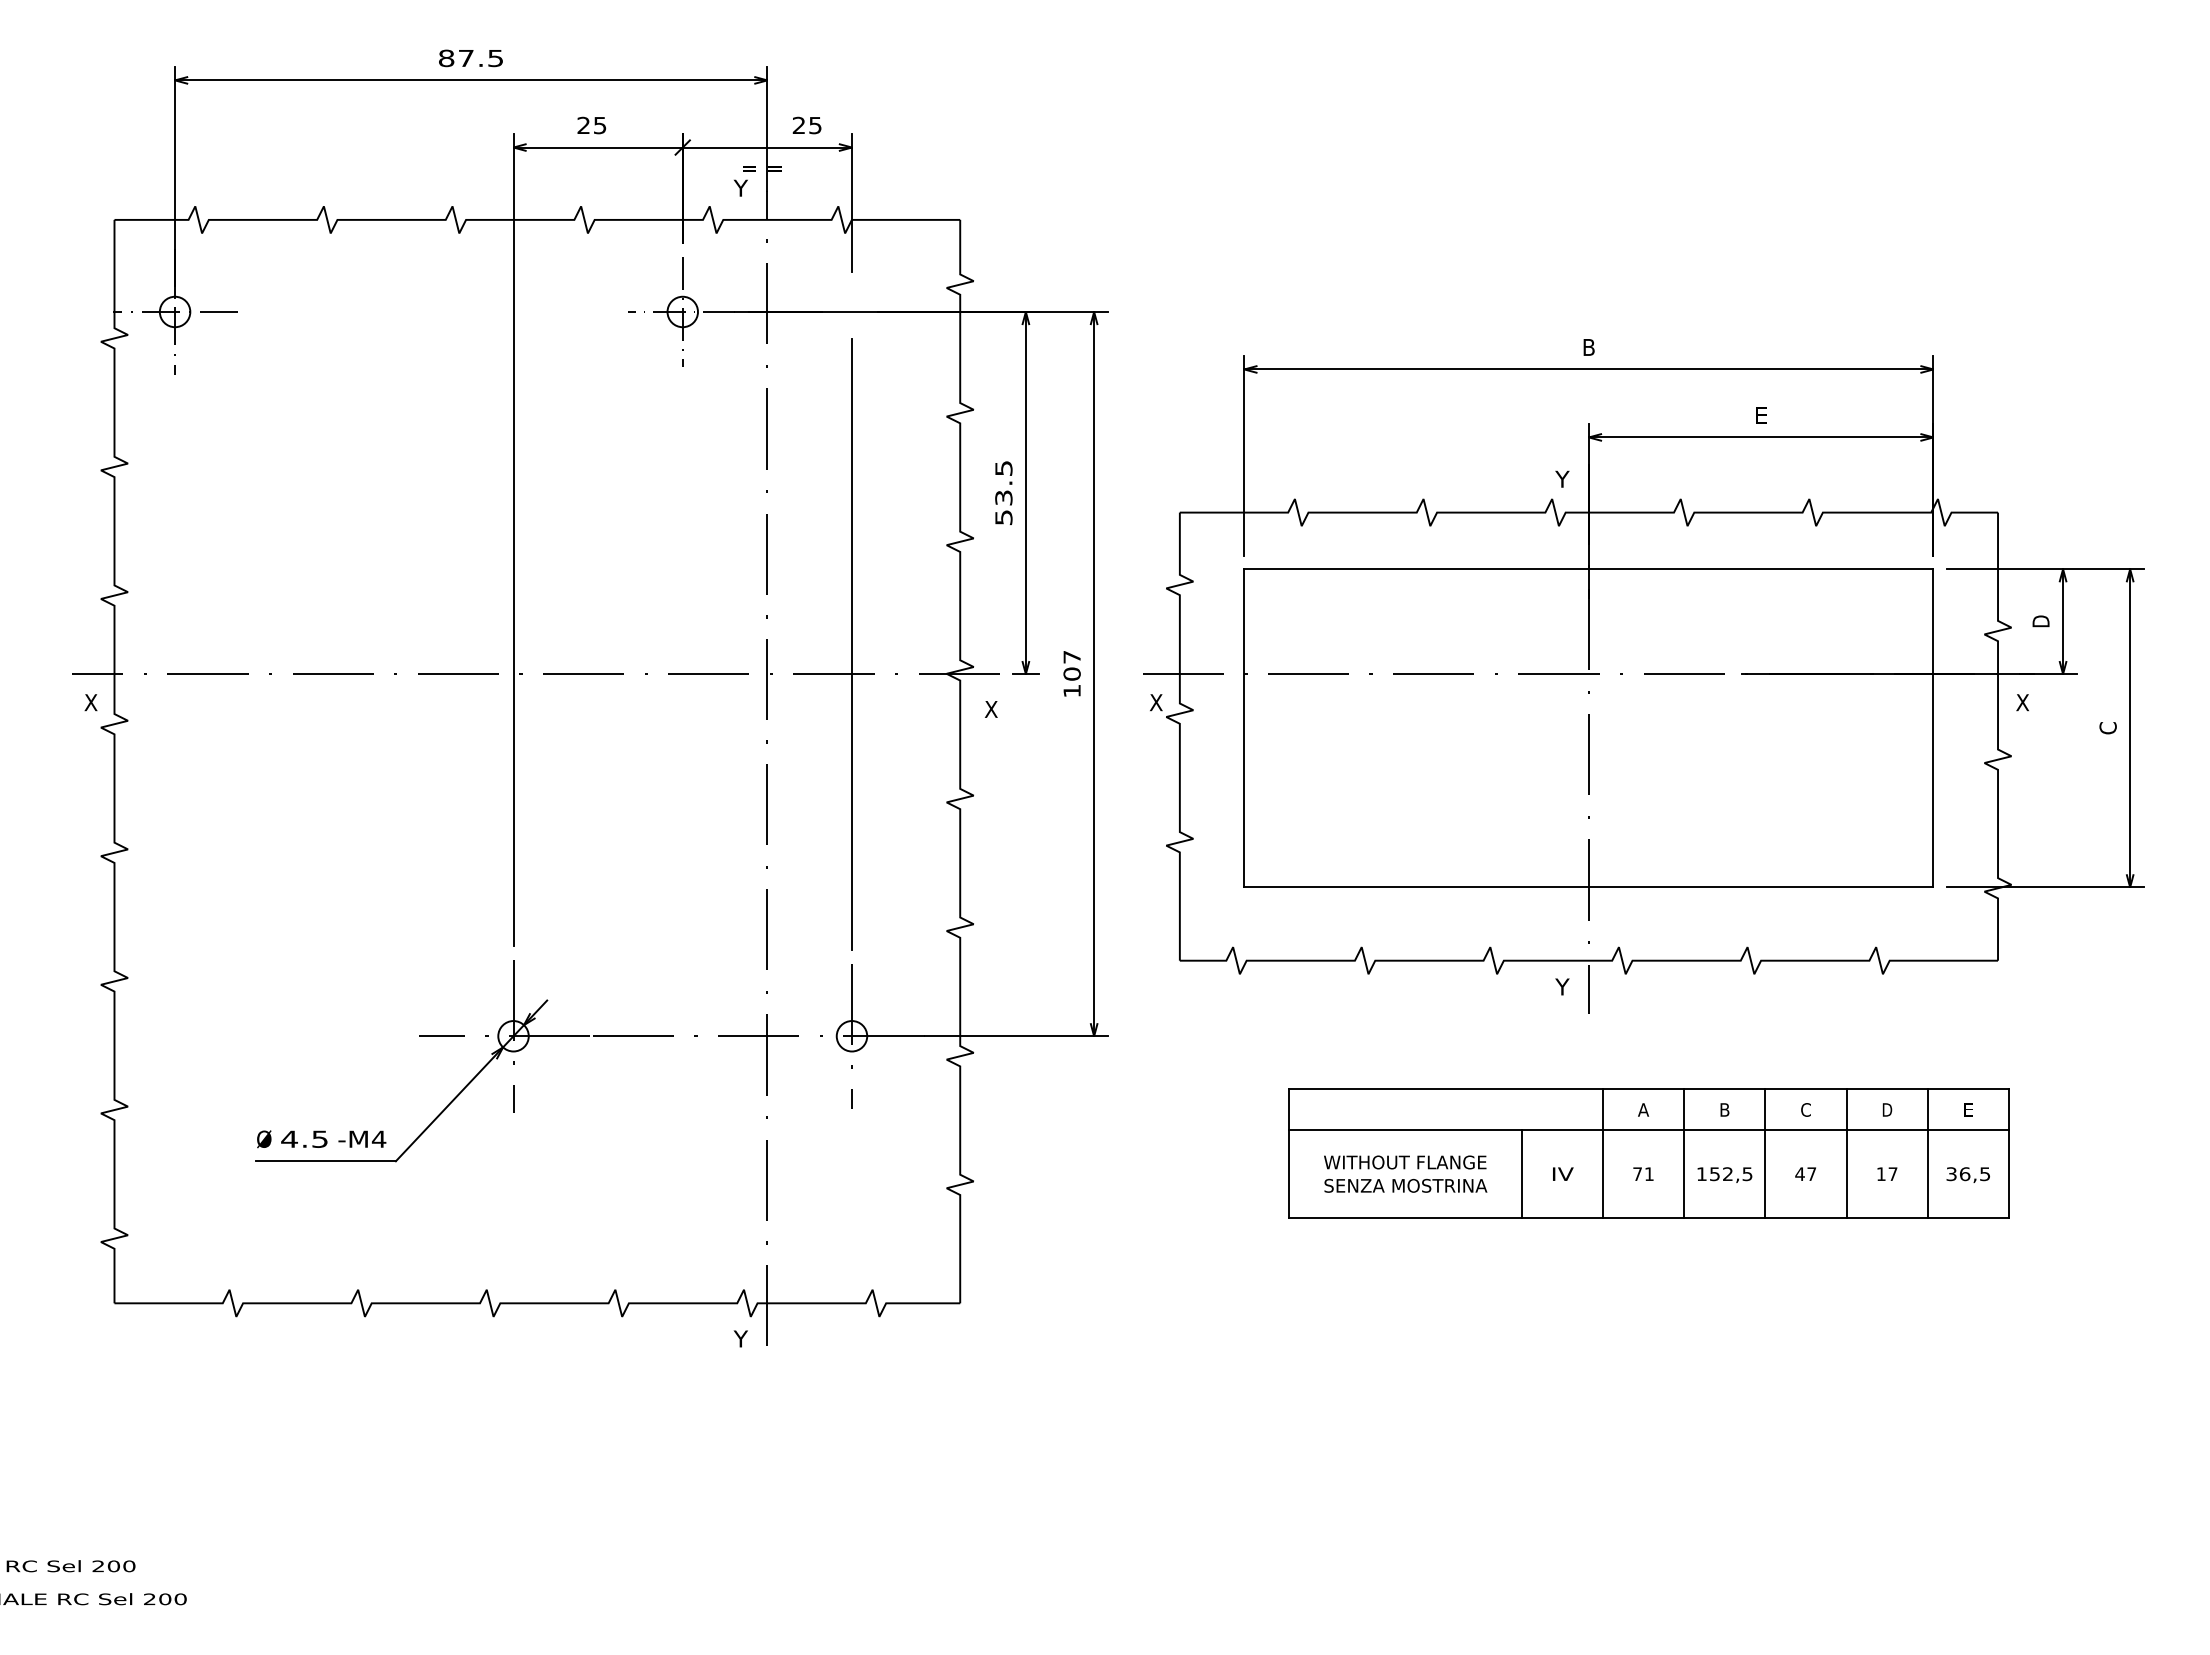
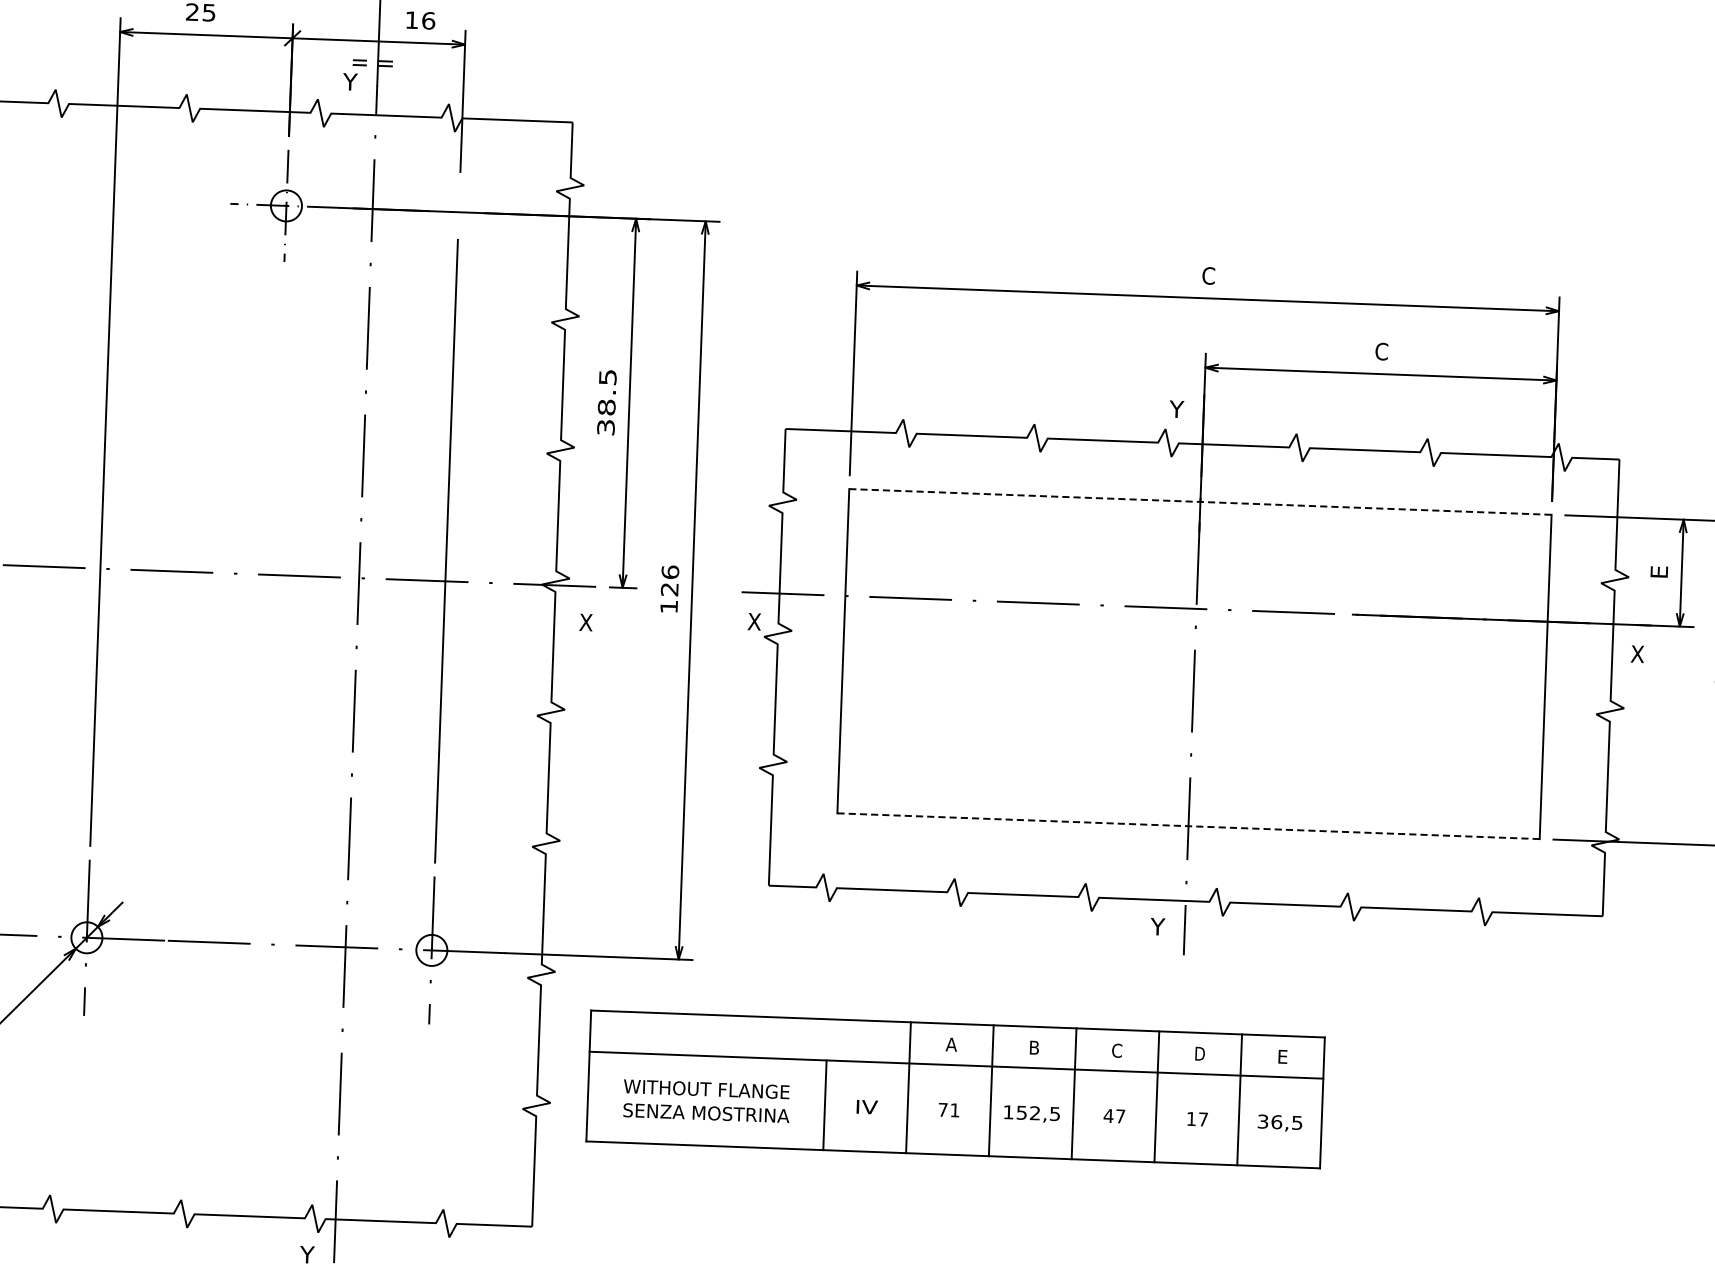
text: (806, 125) -> (419, 20), 25 -> 16
text: (1588, 347) -> (1208, 275), B -> C
text: (1761, 415) -> (1382, 351), E -> C
text: (1003, 507) -> (606, 417), 53.5 -> 38.5
line: (1588, 569) -> (1199, 502), solid -> dashed
text: (2040, 621) -> (1658, 572), D -> E
text: (1071, 665) -> (669, 580), 107 -> 126
line: (1588, 887) -> (1188, 826), solid -> dashed
part: (1648, 1153) -> (954, 1089), moved

